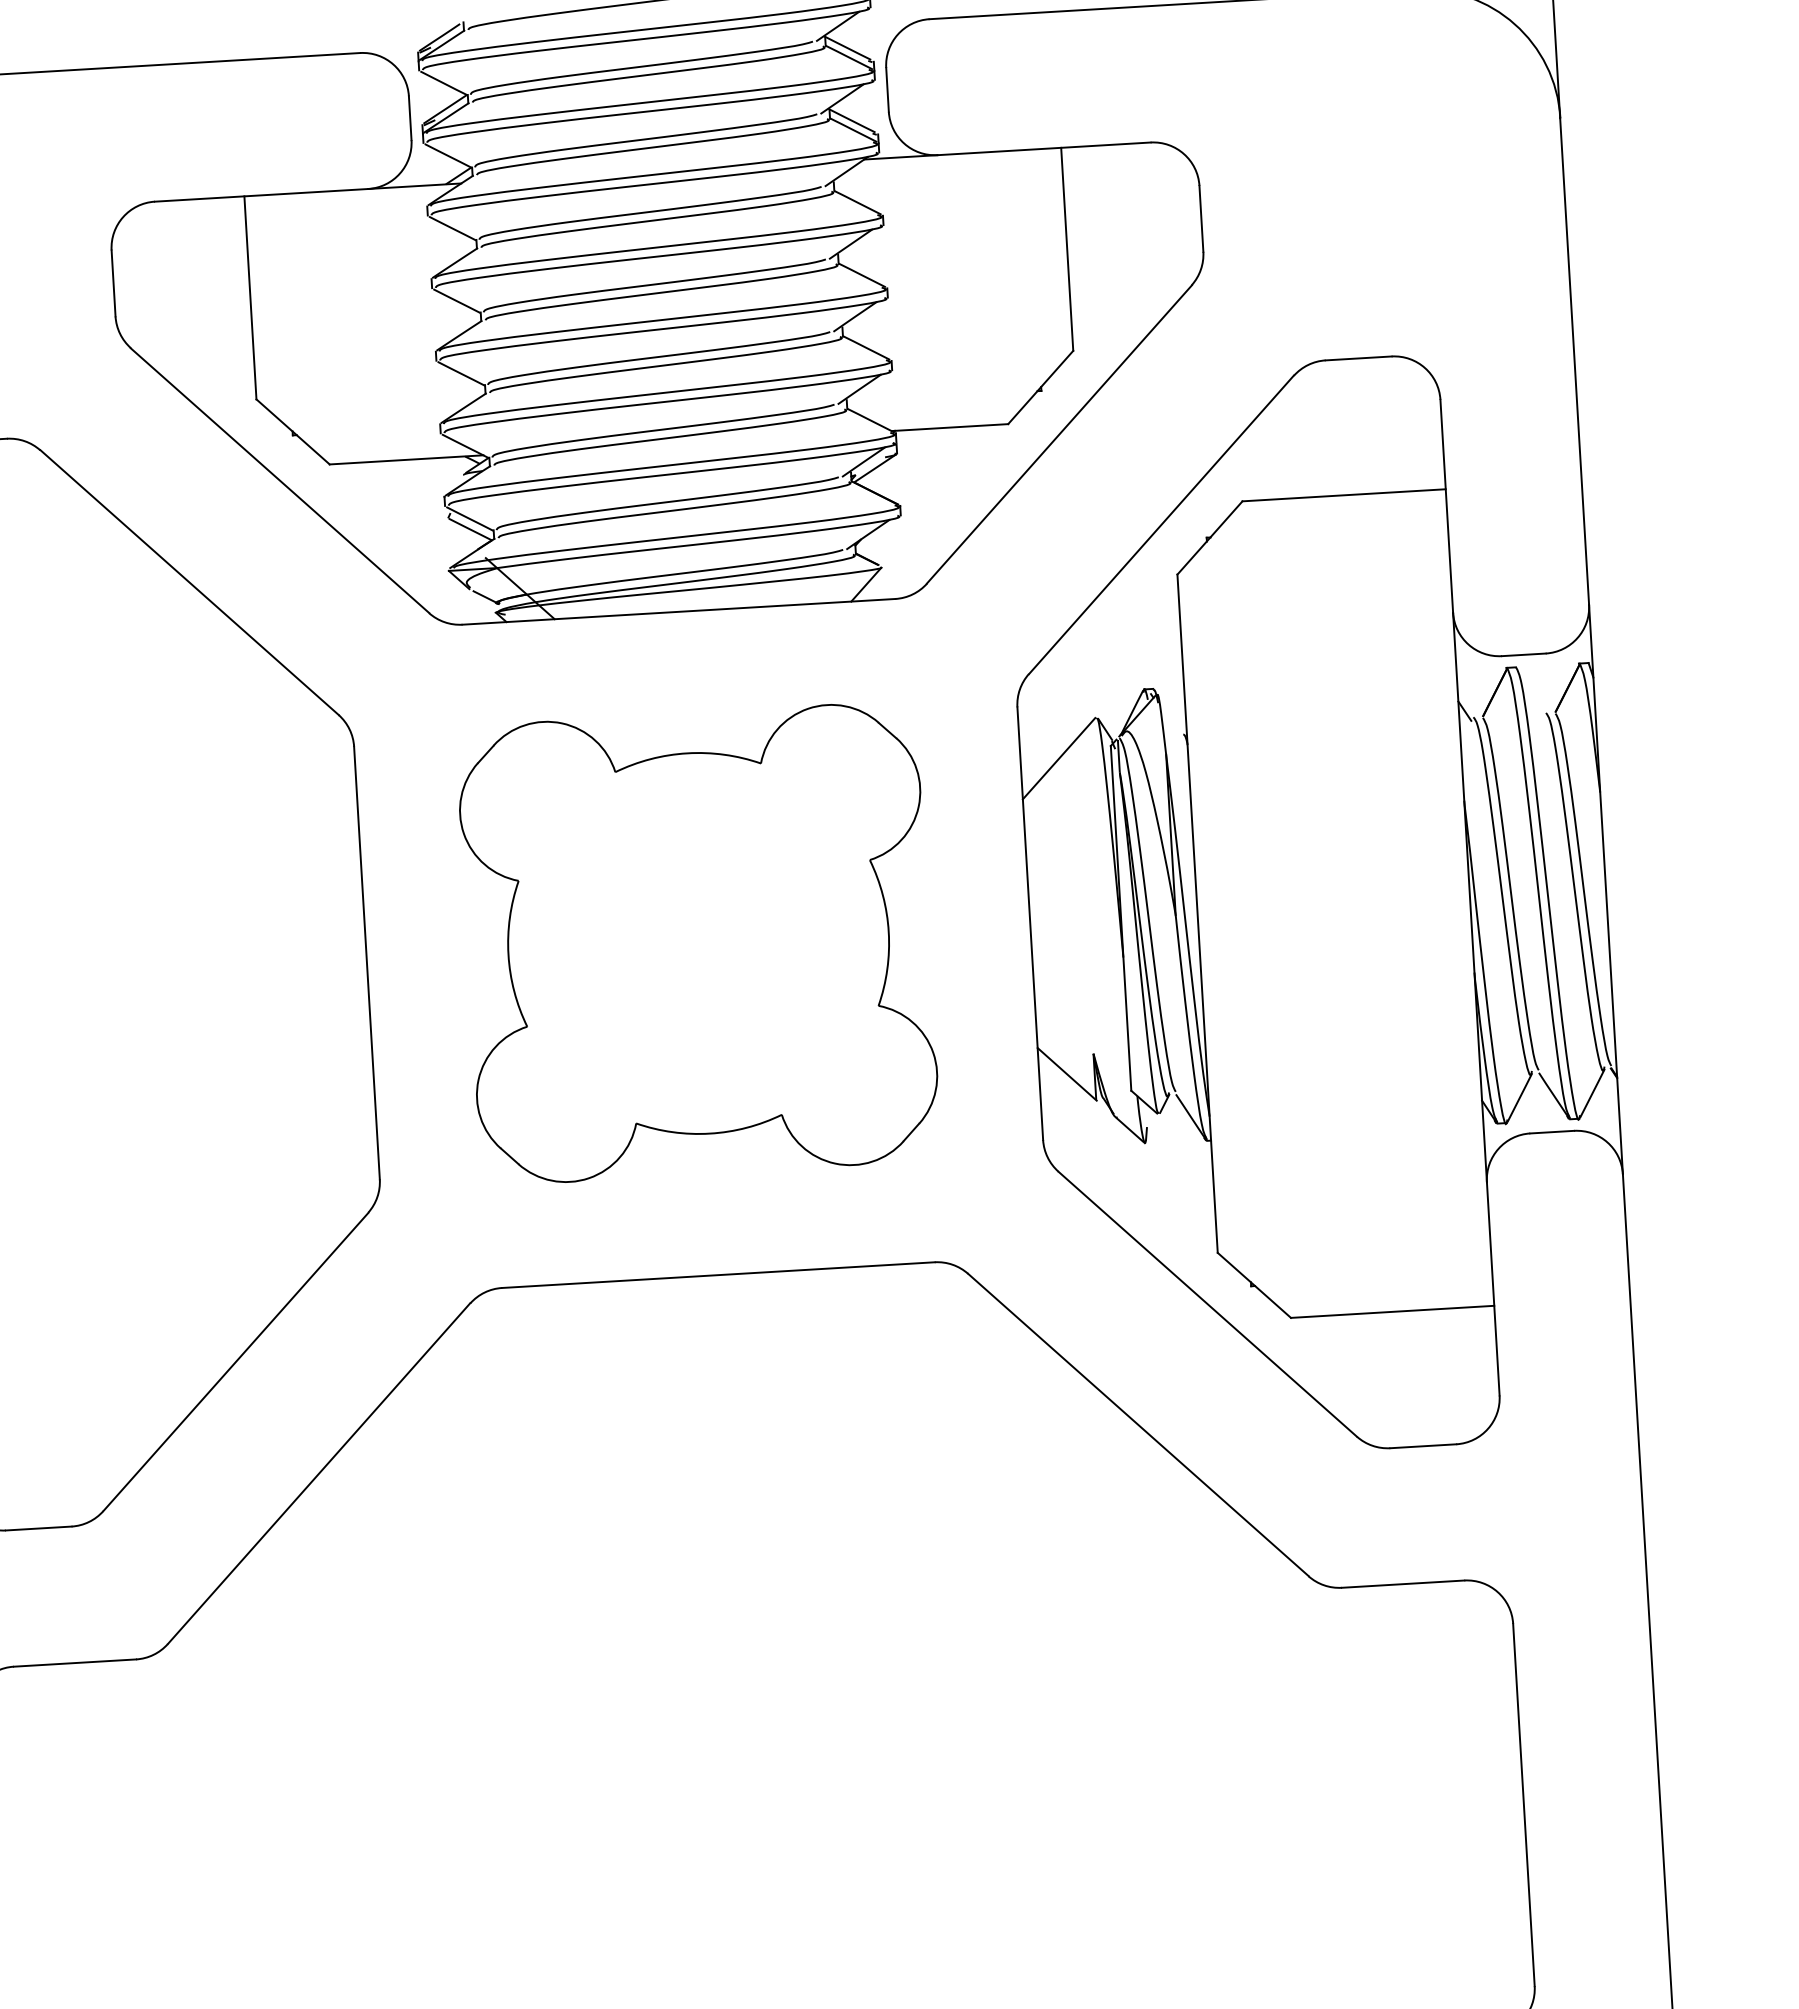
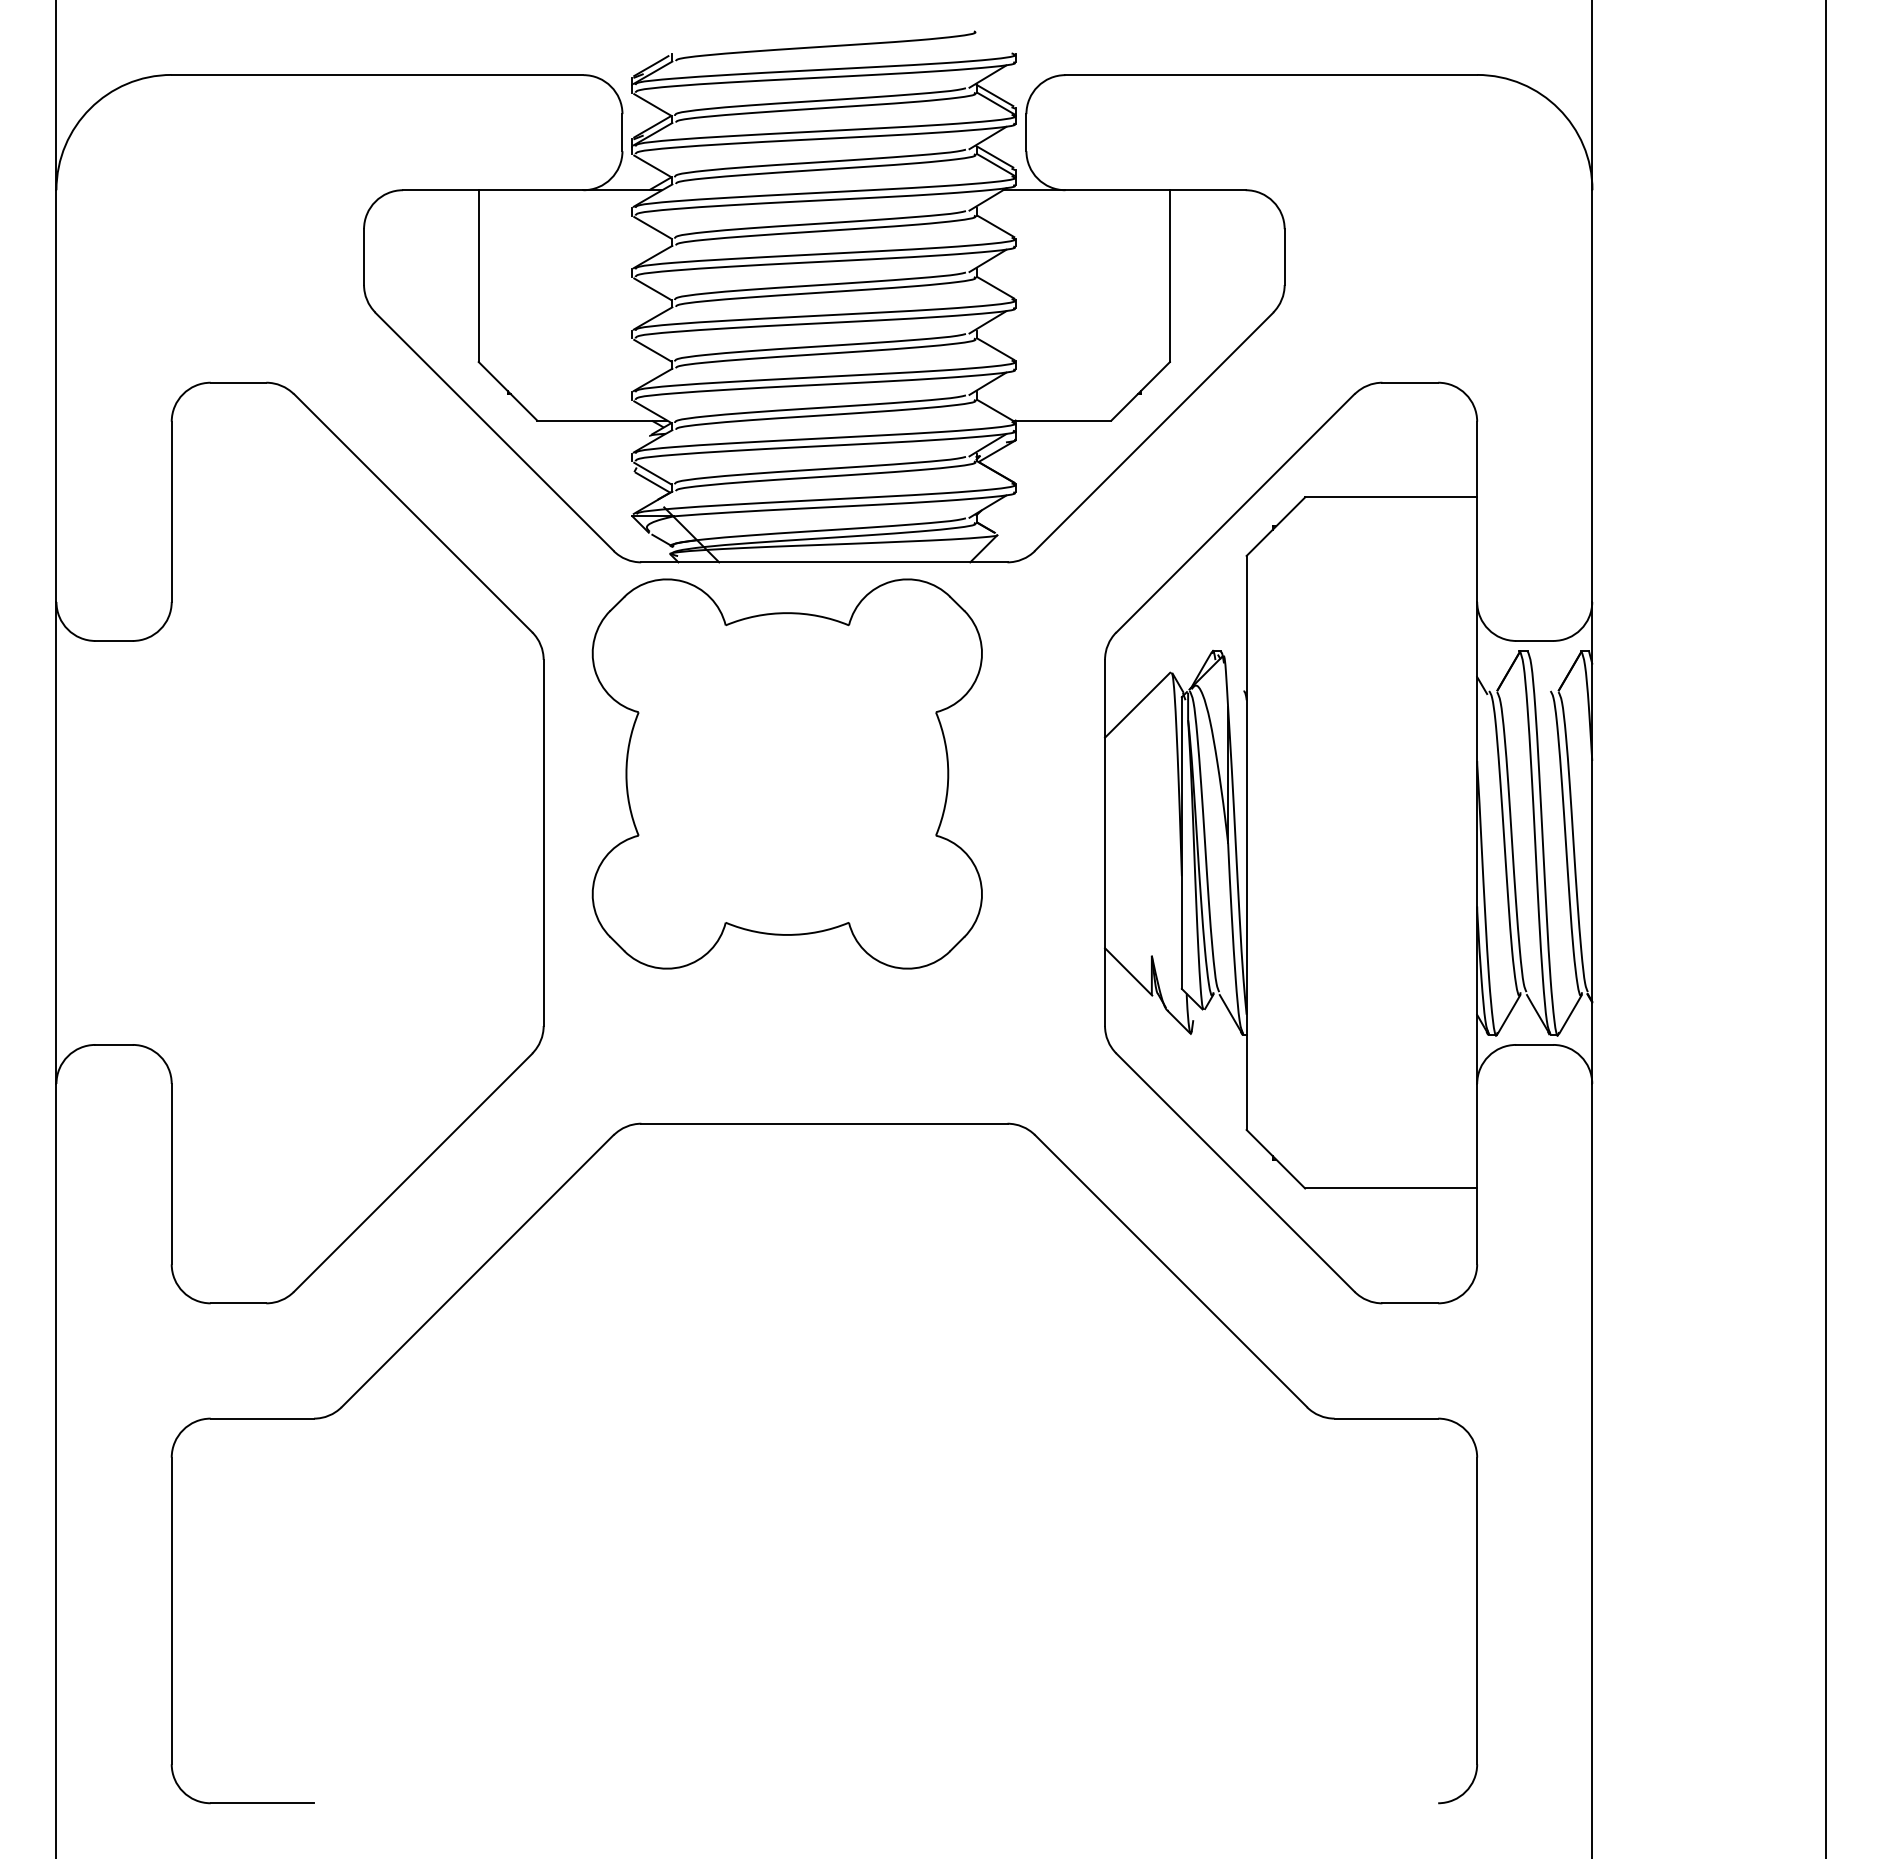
part: (697, 942) -> (786, 773), moved

